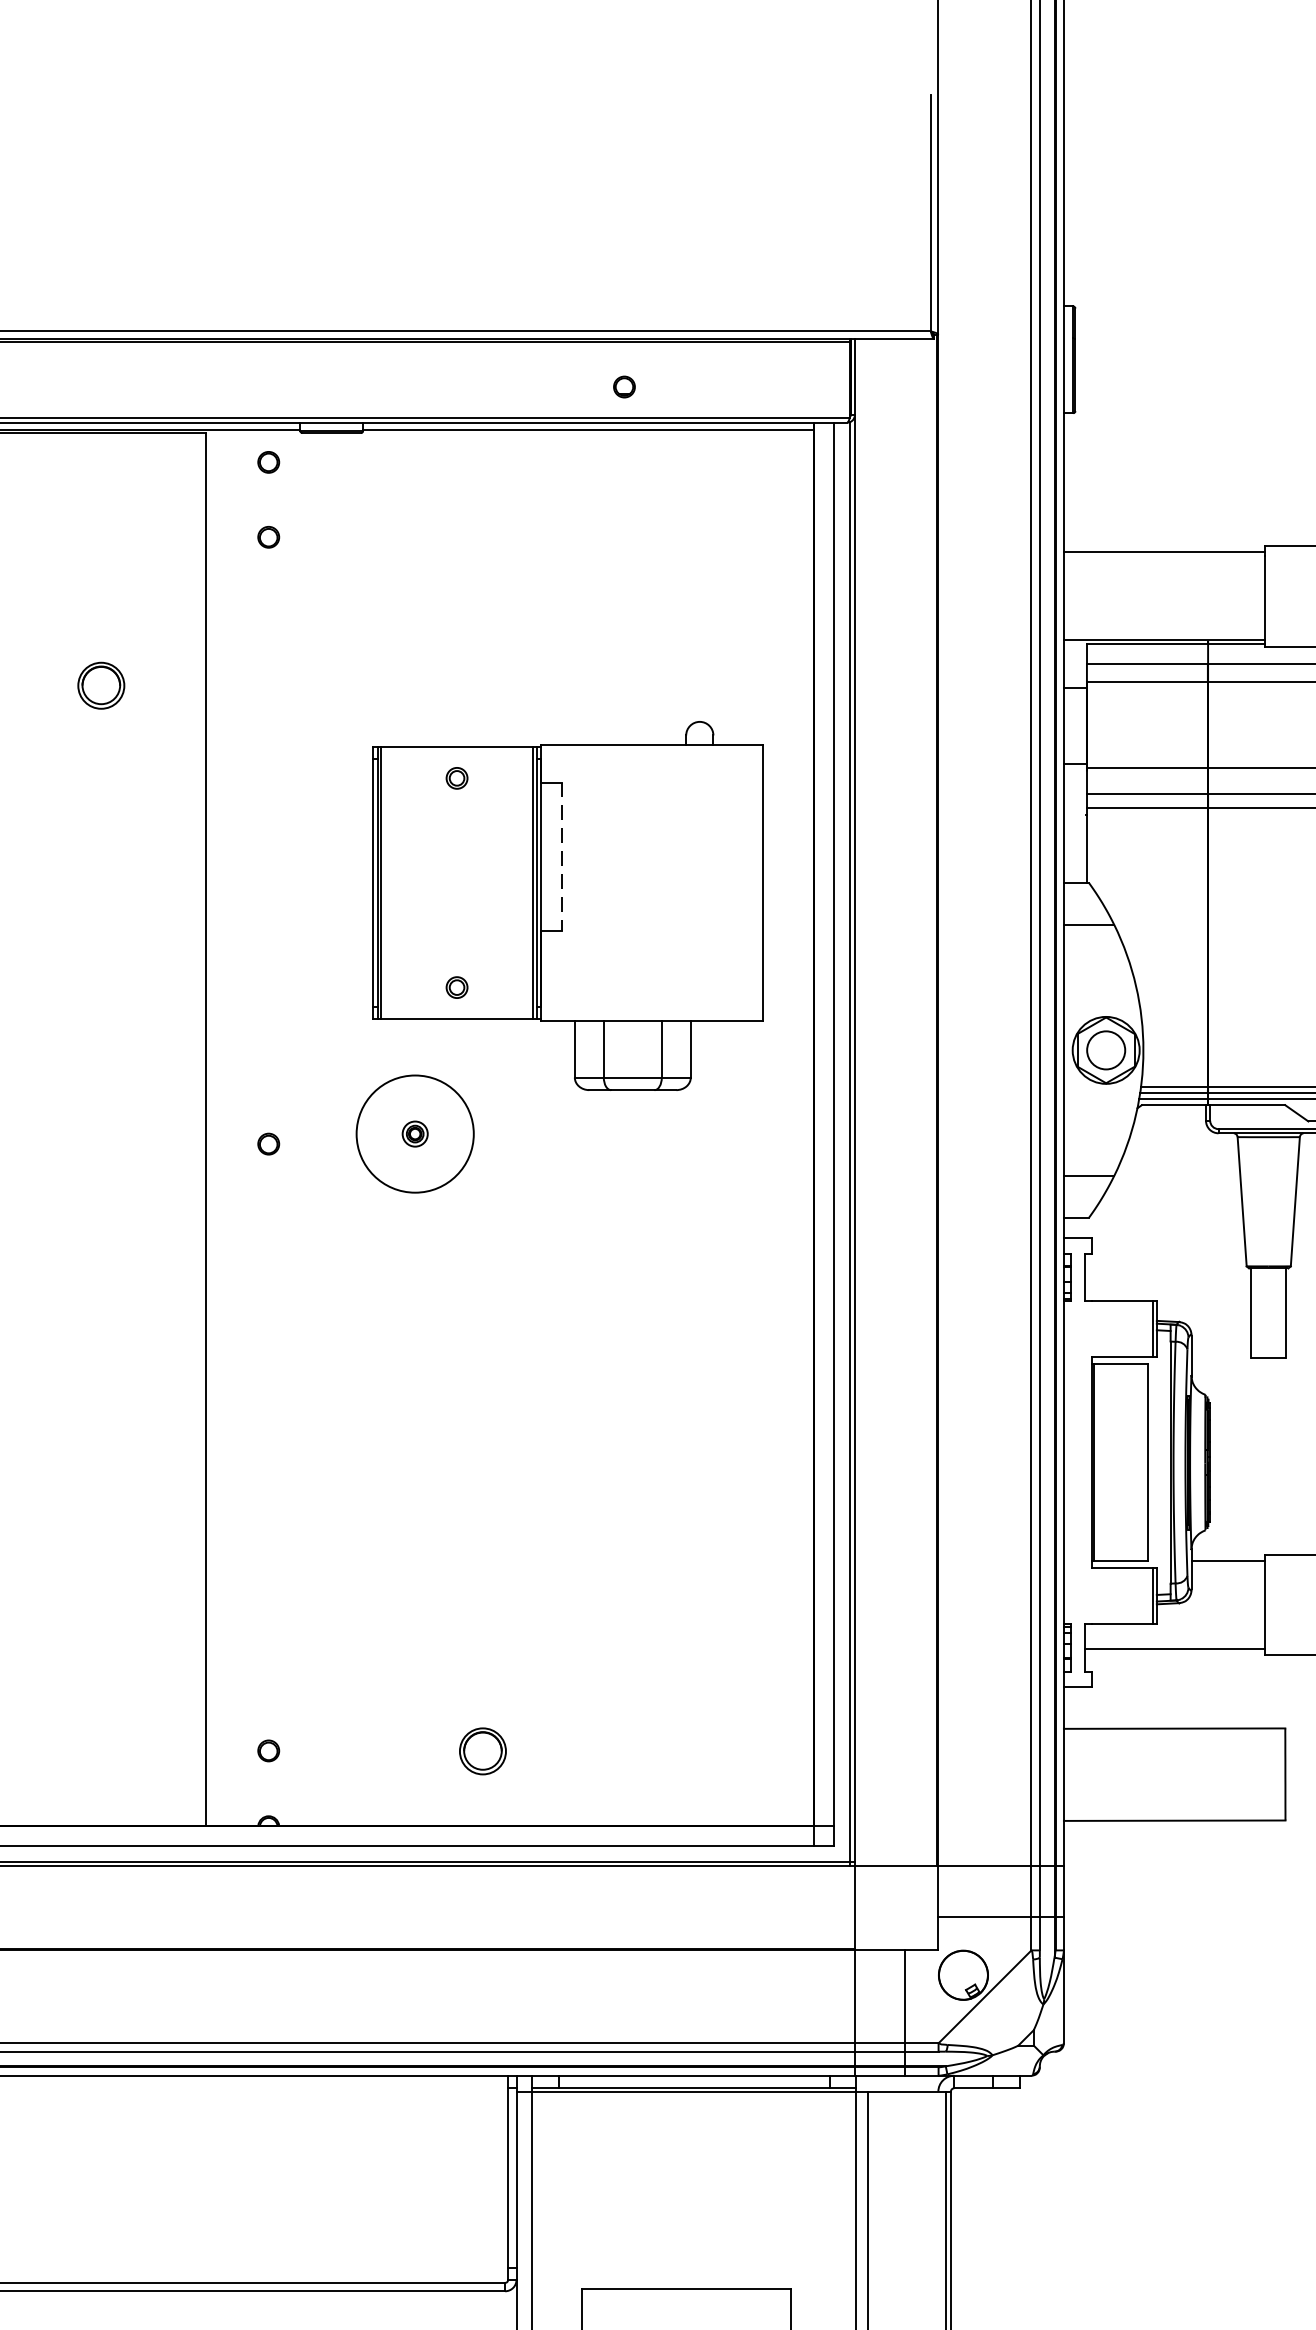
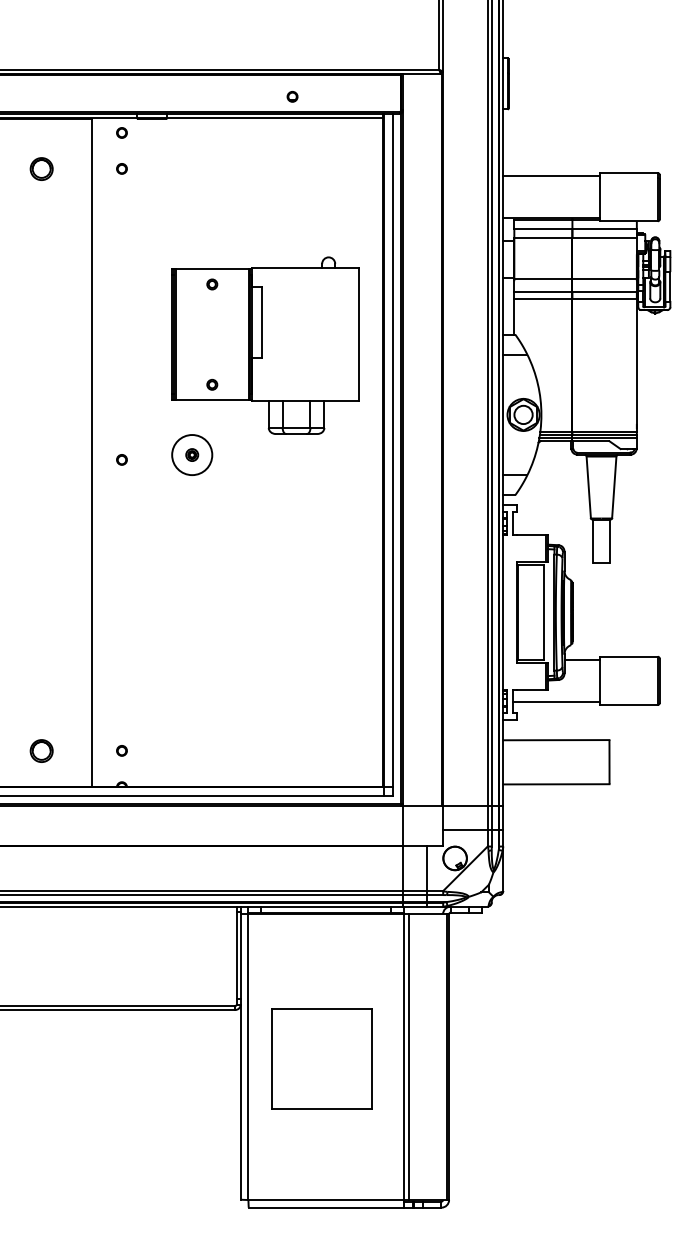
part: (100, 684) -> (41, 168), moved
line: (561, 857) -> (262, 322), dashed -> solid
circle: (415, 1134) -> (192, 455), size x0.71
part: (482, 1750) -> (41, 750), moved

